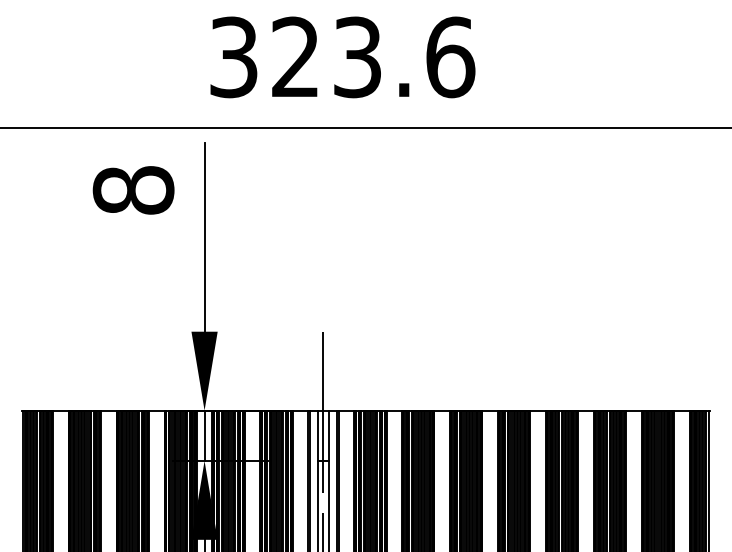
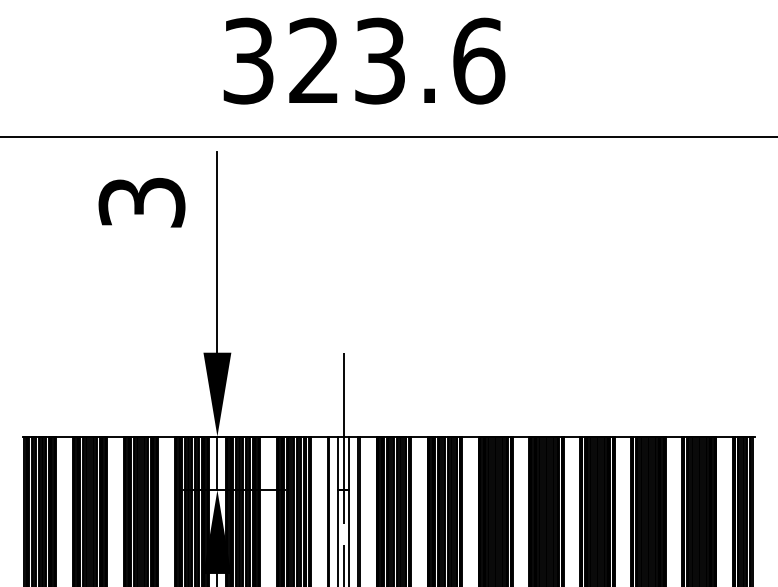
text: (133, 190) -> (141, 202), 8 -> 3

